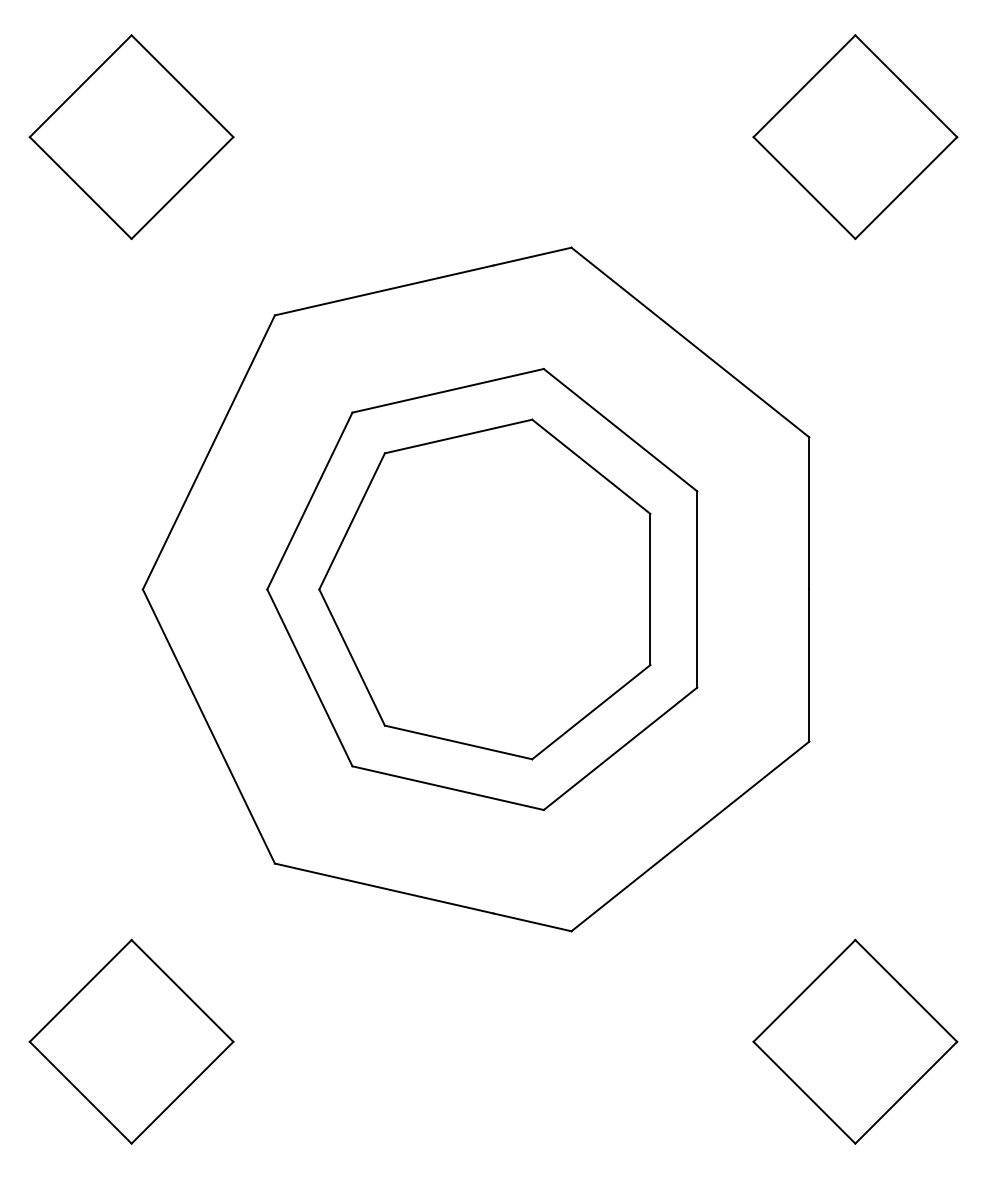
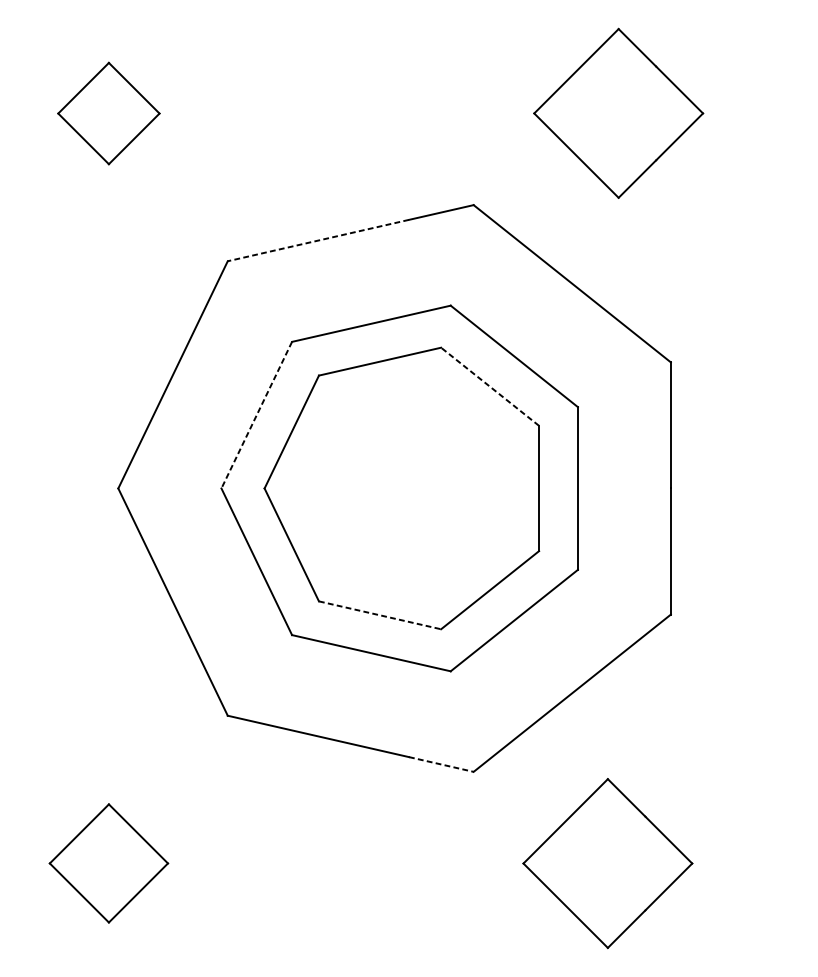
part: (131, 137) -> (108, 113), size x0.6
part: (855, 137) -> (618, 113), moved
line: (383, 290) -> (317, 240), solid -> dashed
line: (591, 466) -> (490, 386), solid -> dashed
line: (309, 501) -> (256, 415), solid -> dashed
line: (458, 742) -> (379, 615), solid -> dashed
line: (532, 922) -> (441, 764), solid -> dashed
part: (131, 1041) -> (108, 863), size x0.7
part: (855, 1041) -> (607, 863), moved

